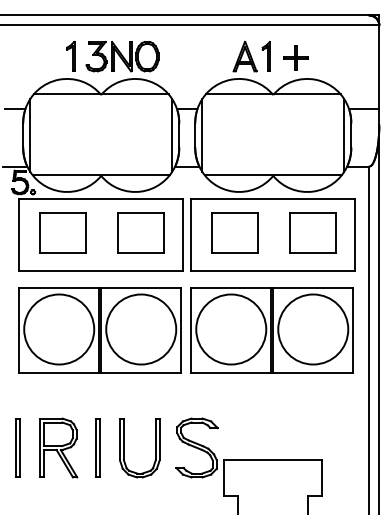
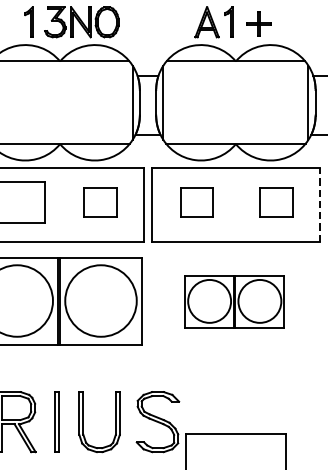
part: (140, 232) -> (100, 201), size x0.7
part: (234, 232) -> (196, 201), size x0.7
part: (312, 232) -> (275, 201), size x0.7
line: (355, 235) -> (319, 204), solid -> dashed
part: (271, 330) -> (234, 302), size x0.6

